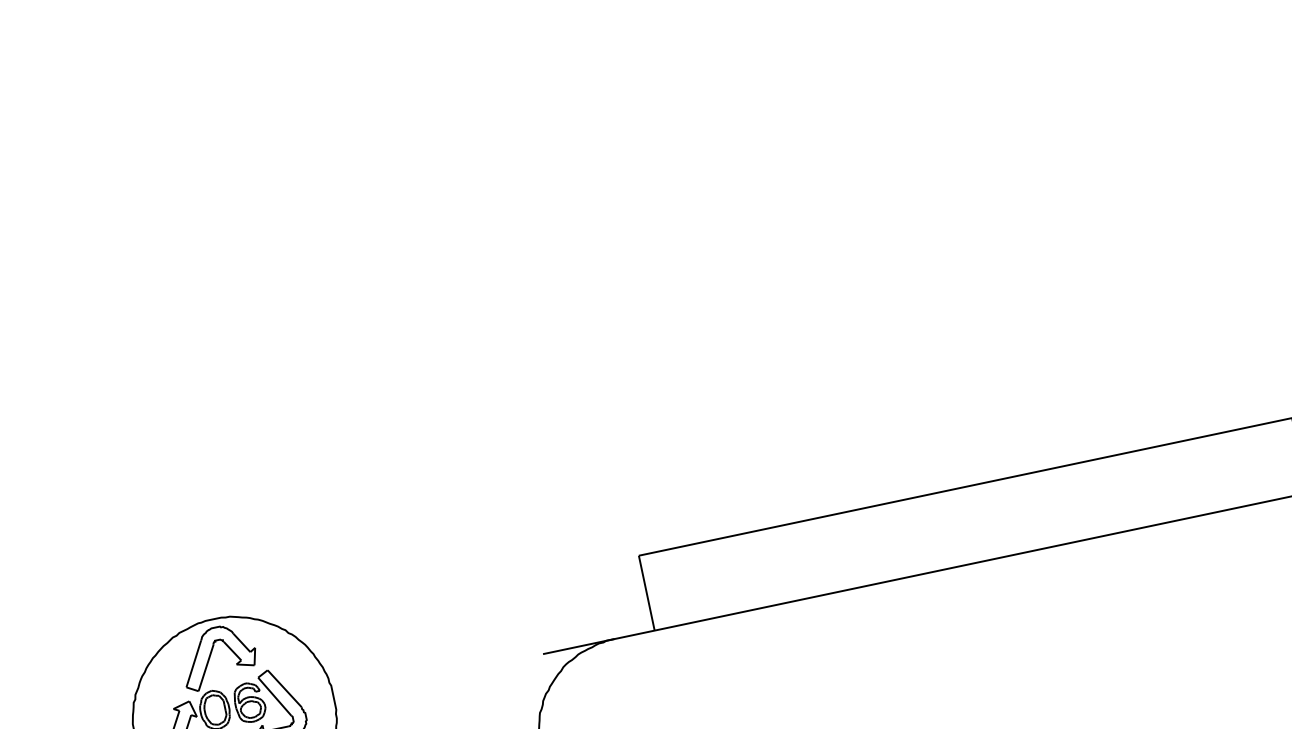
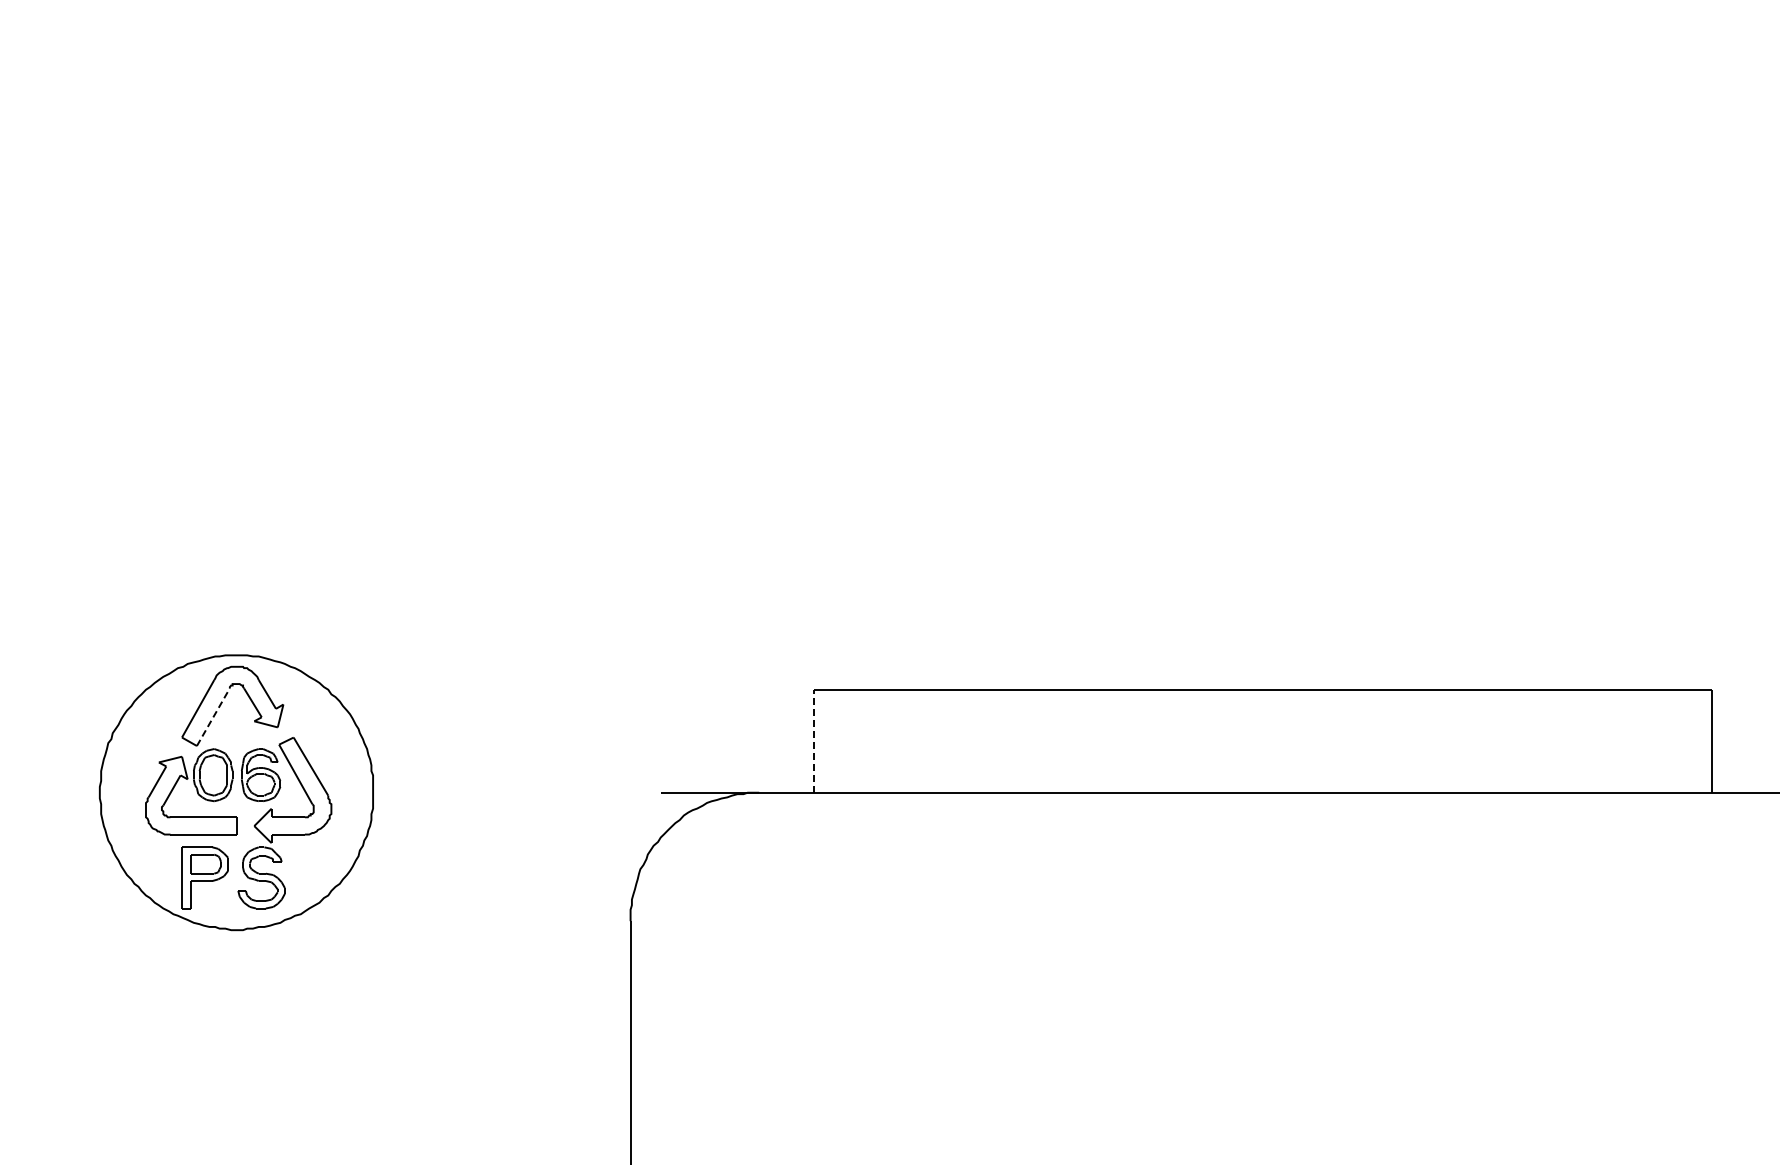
line: (646, 592) -> (814, 740), solid -> dashed
line: (206, 667) -> (213, 716), solid -> dashed

